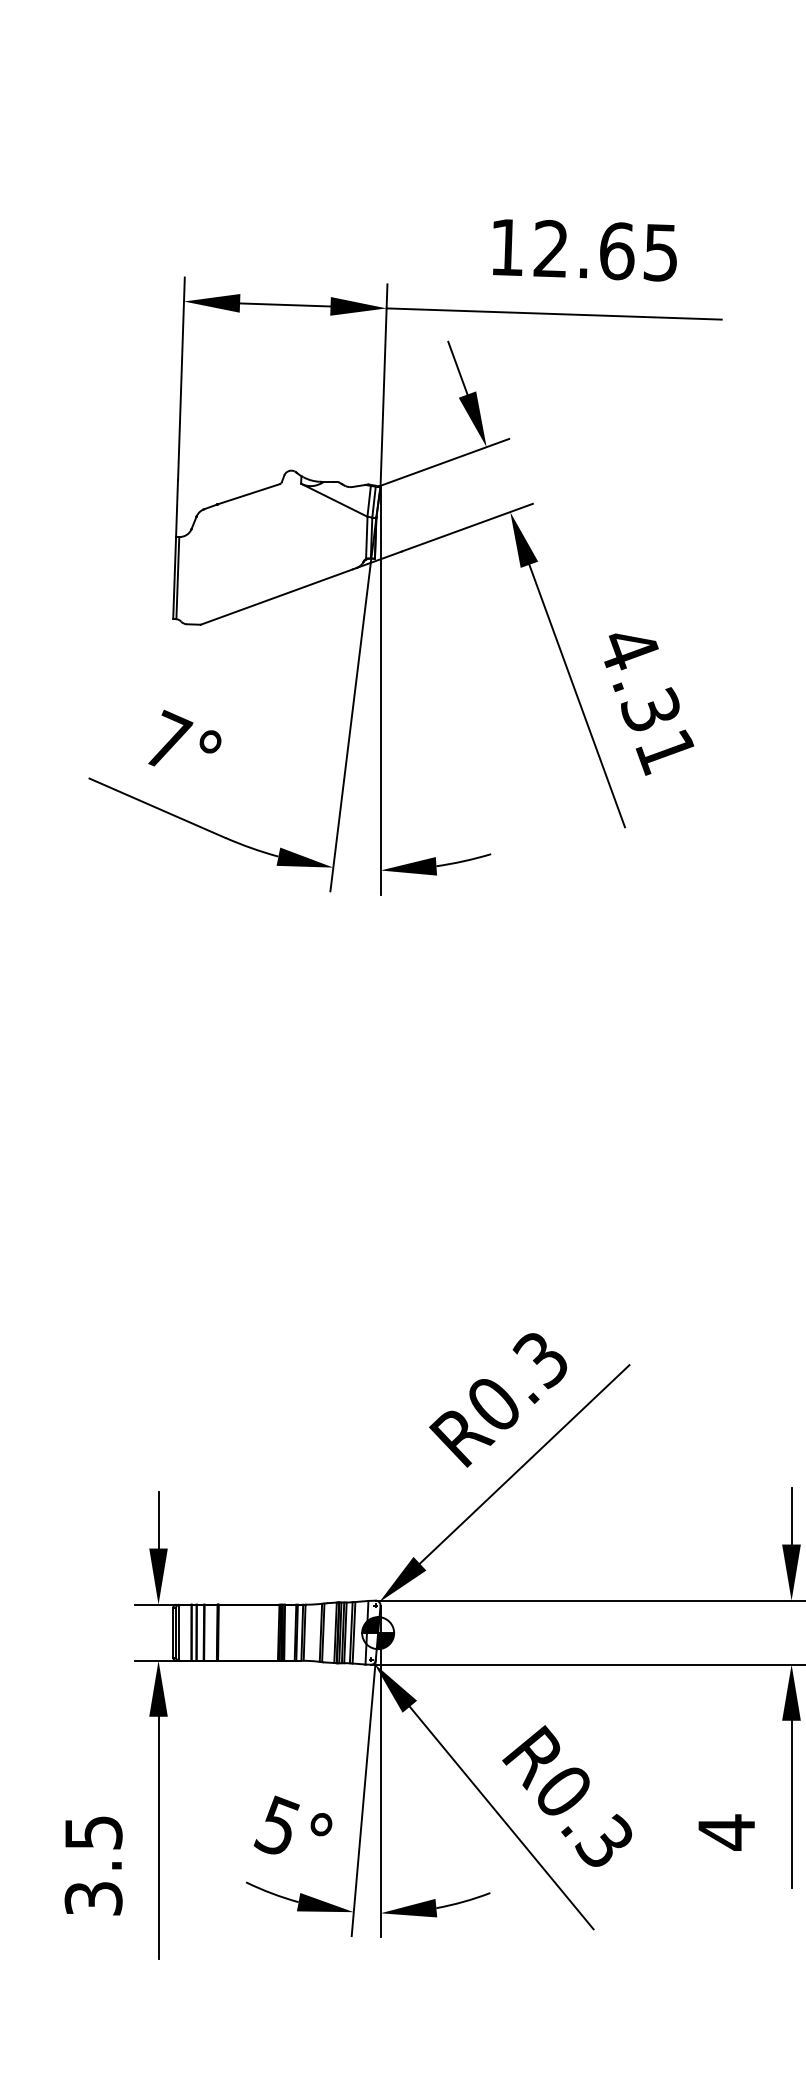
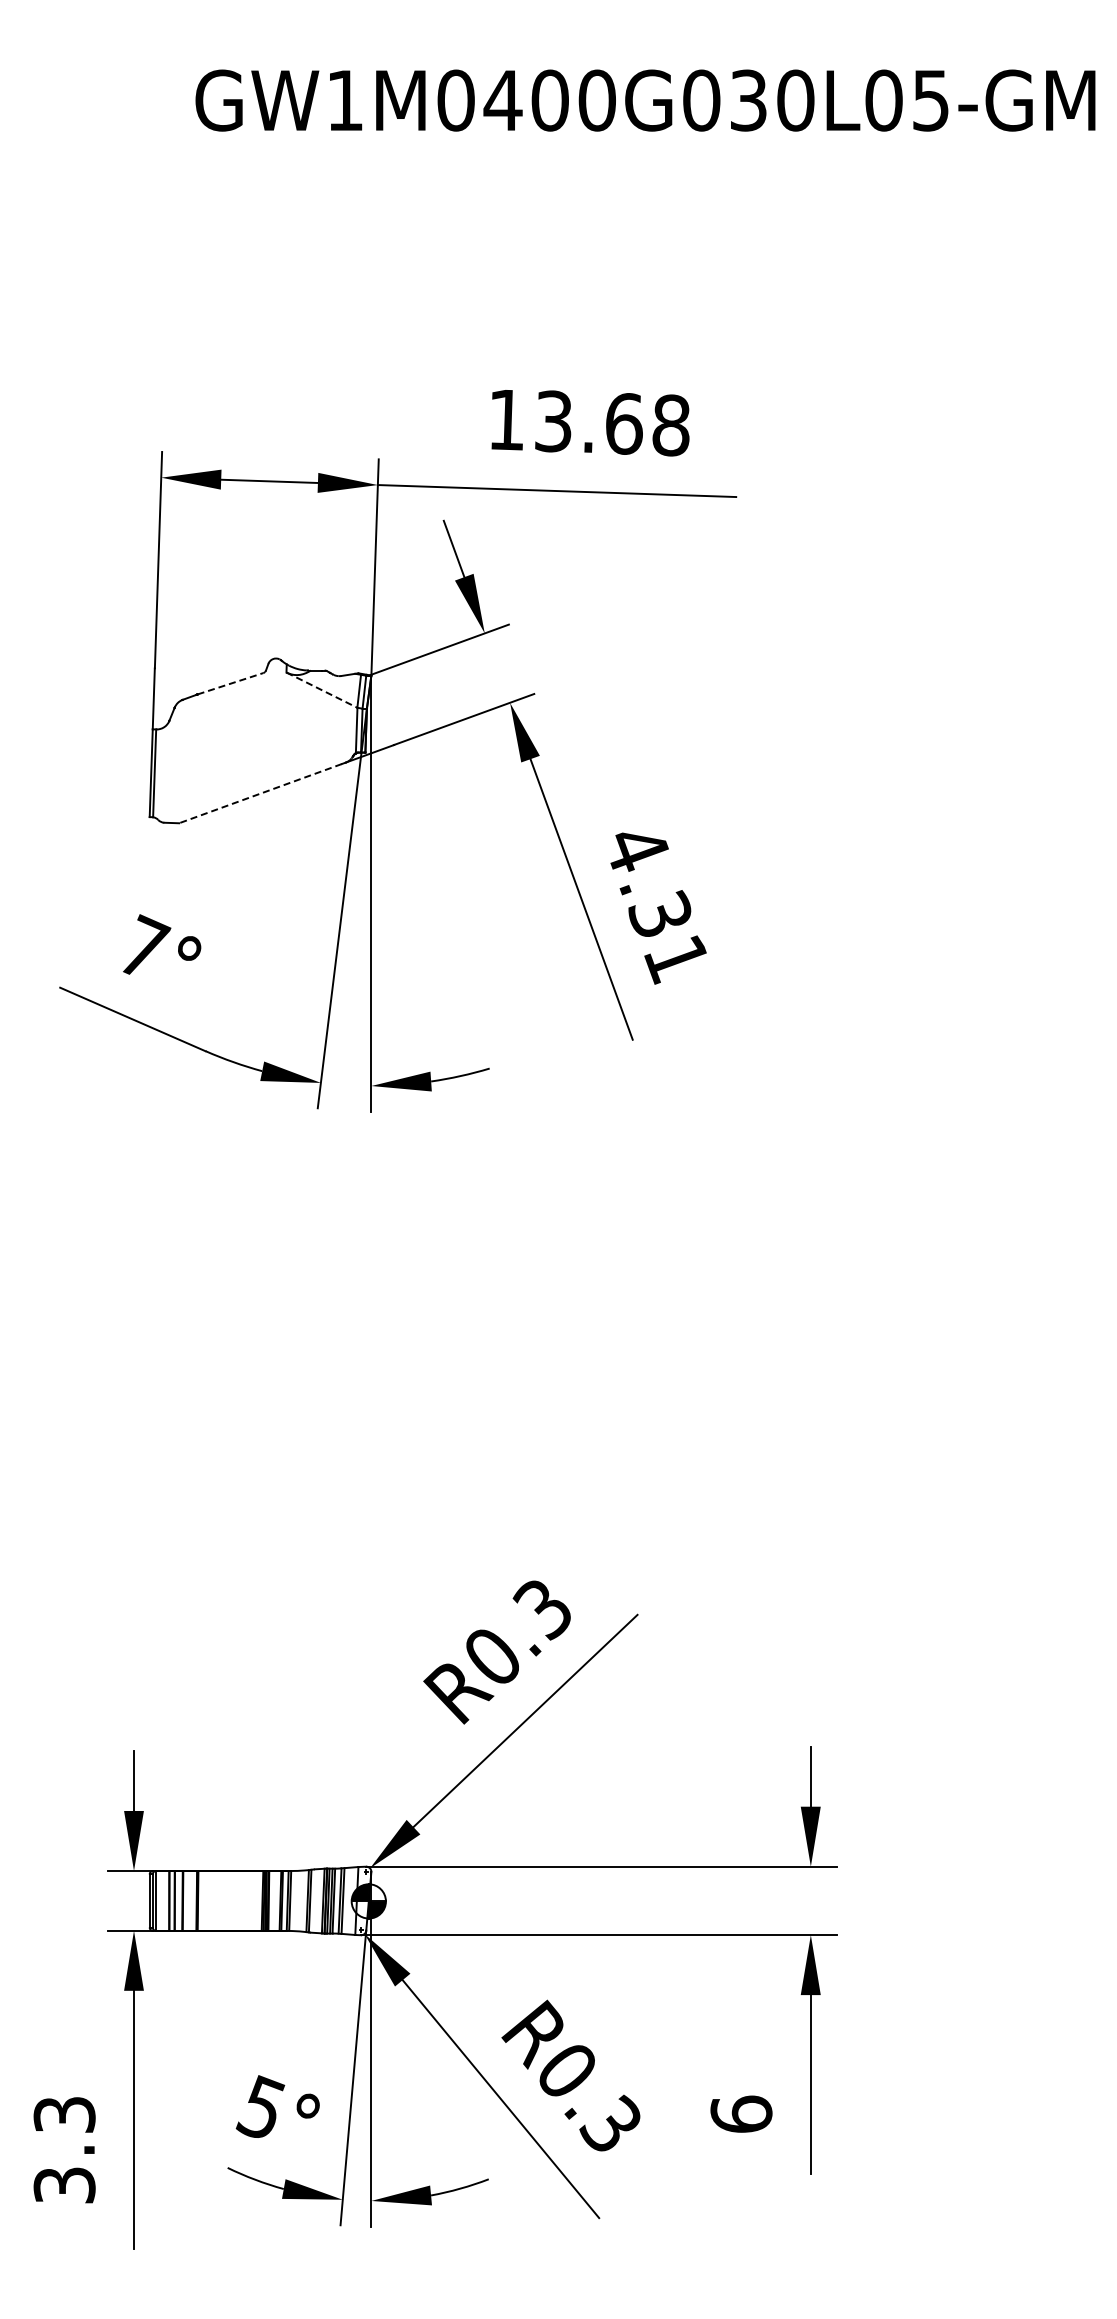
text: (606, 250) -> (612, 423), 12.65 -> 13.68
line: (248, 494) -> (230, 683), solid -> dashed
line: (333, 500) -> (321, 690), solid -> dashed
line: (276, 596) -> (260, 793), solid -> dashed
text: (93, 1832) -> (64, 2114), 3.5 -> 3.3
text: (726, 1832) -> (741, 2114), 4 -> 6

